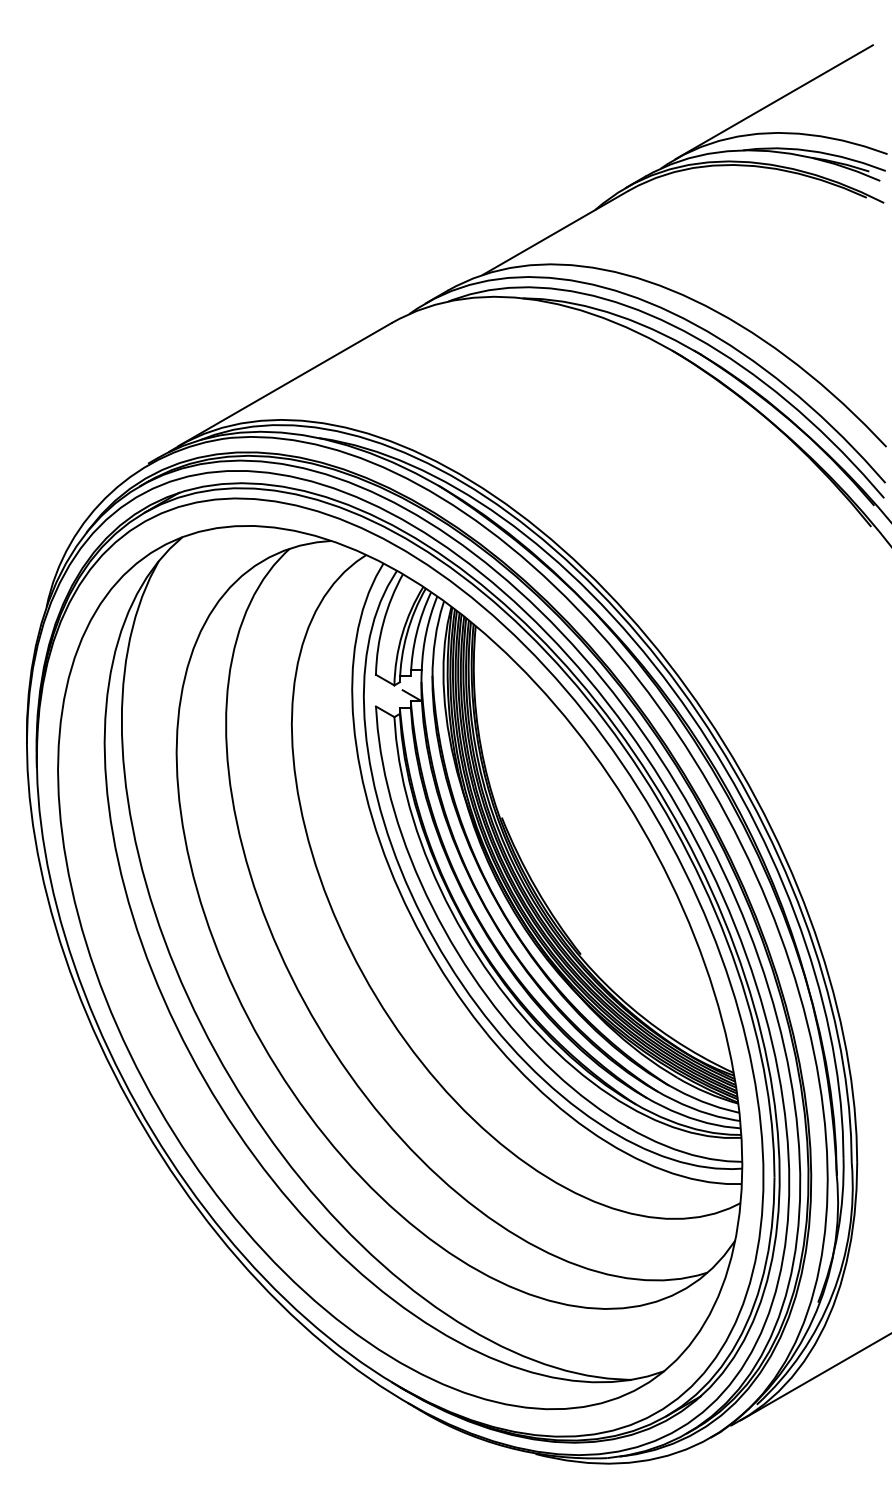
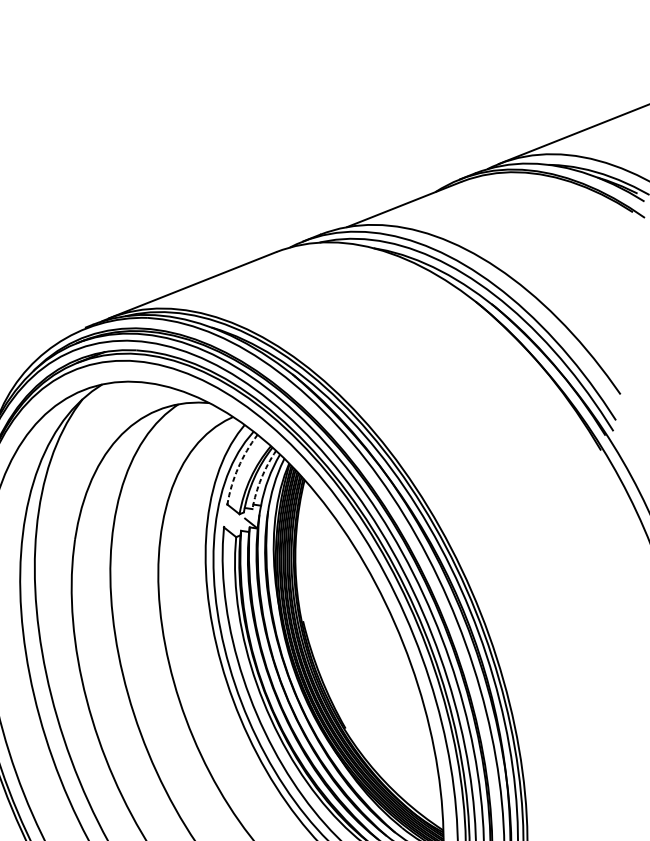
arc: (383, 622) -> (238, 467), solid -> dashed
arc: (416, 632) -> (261, 478), solid -> dashed

